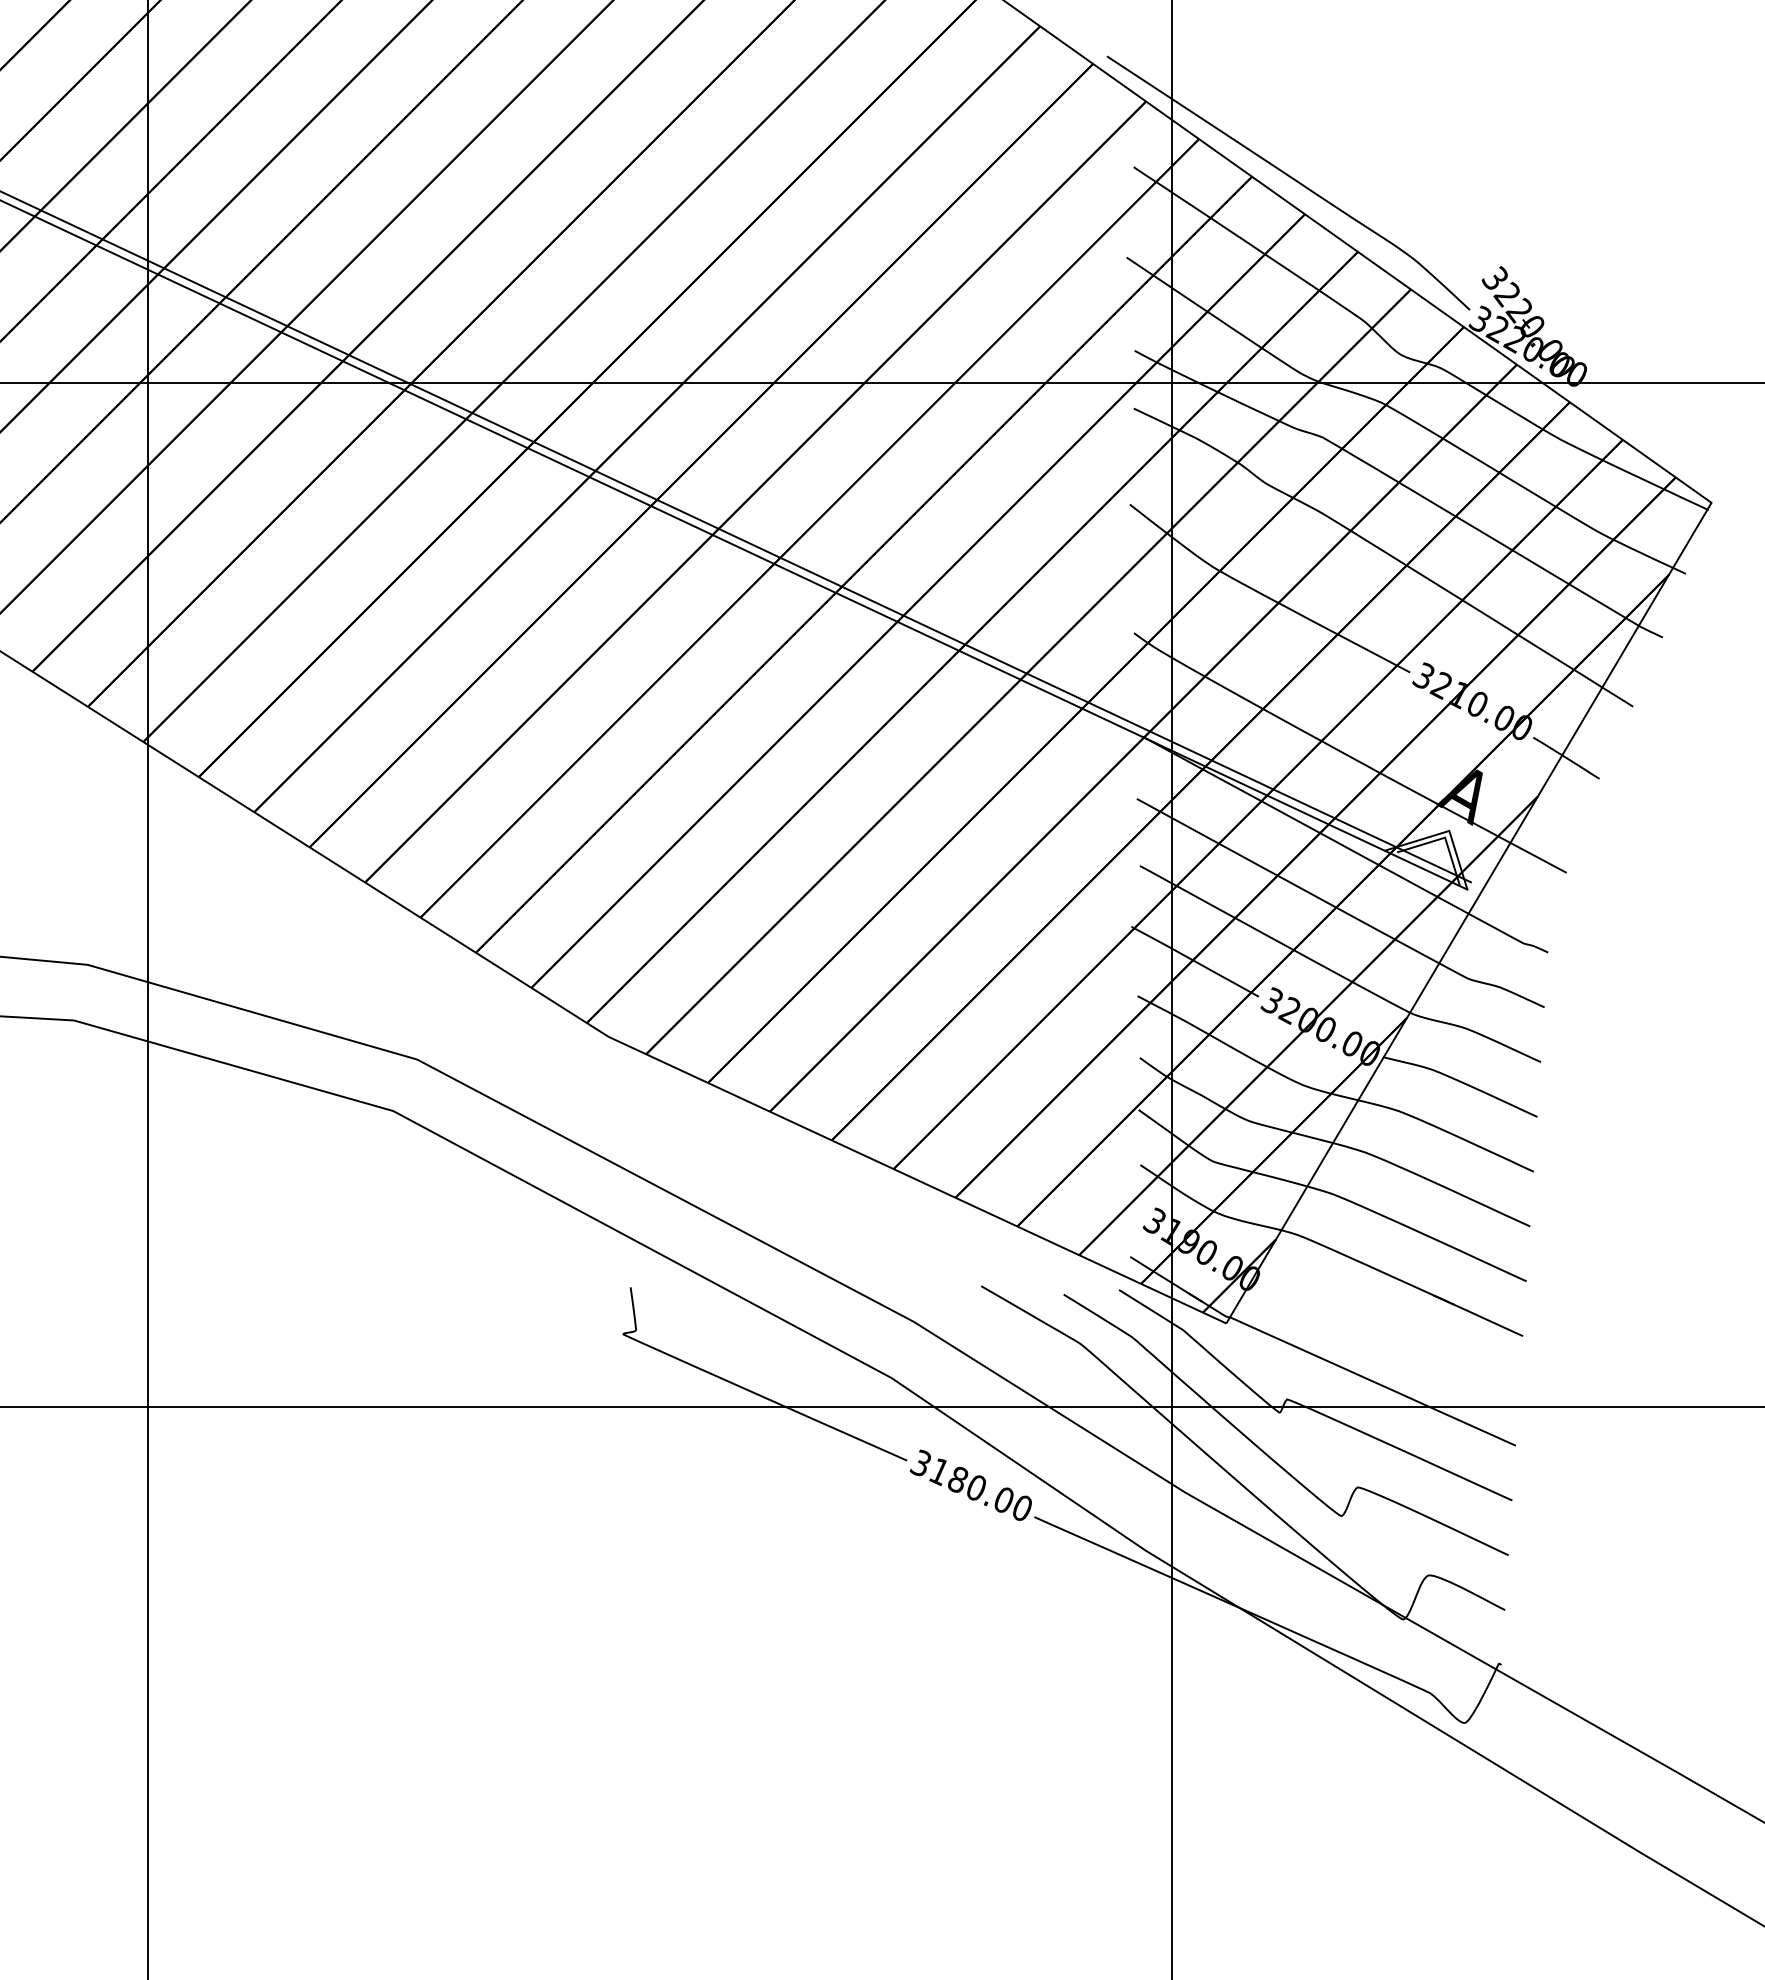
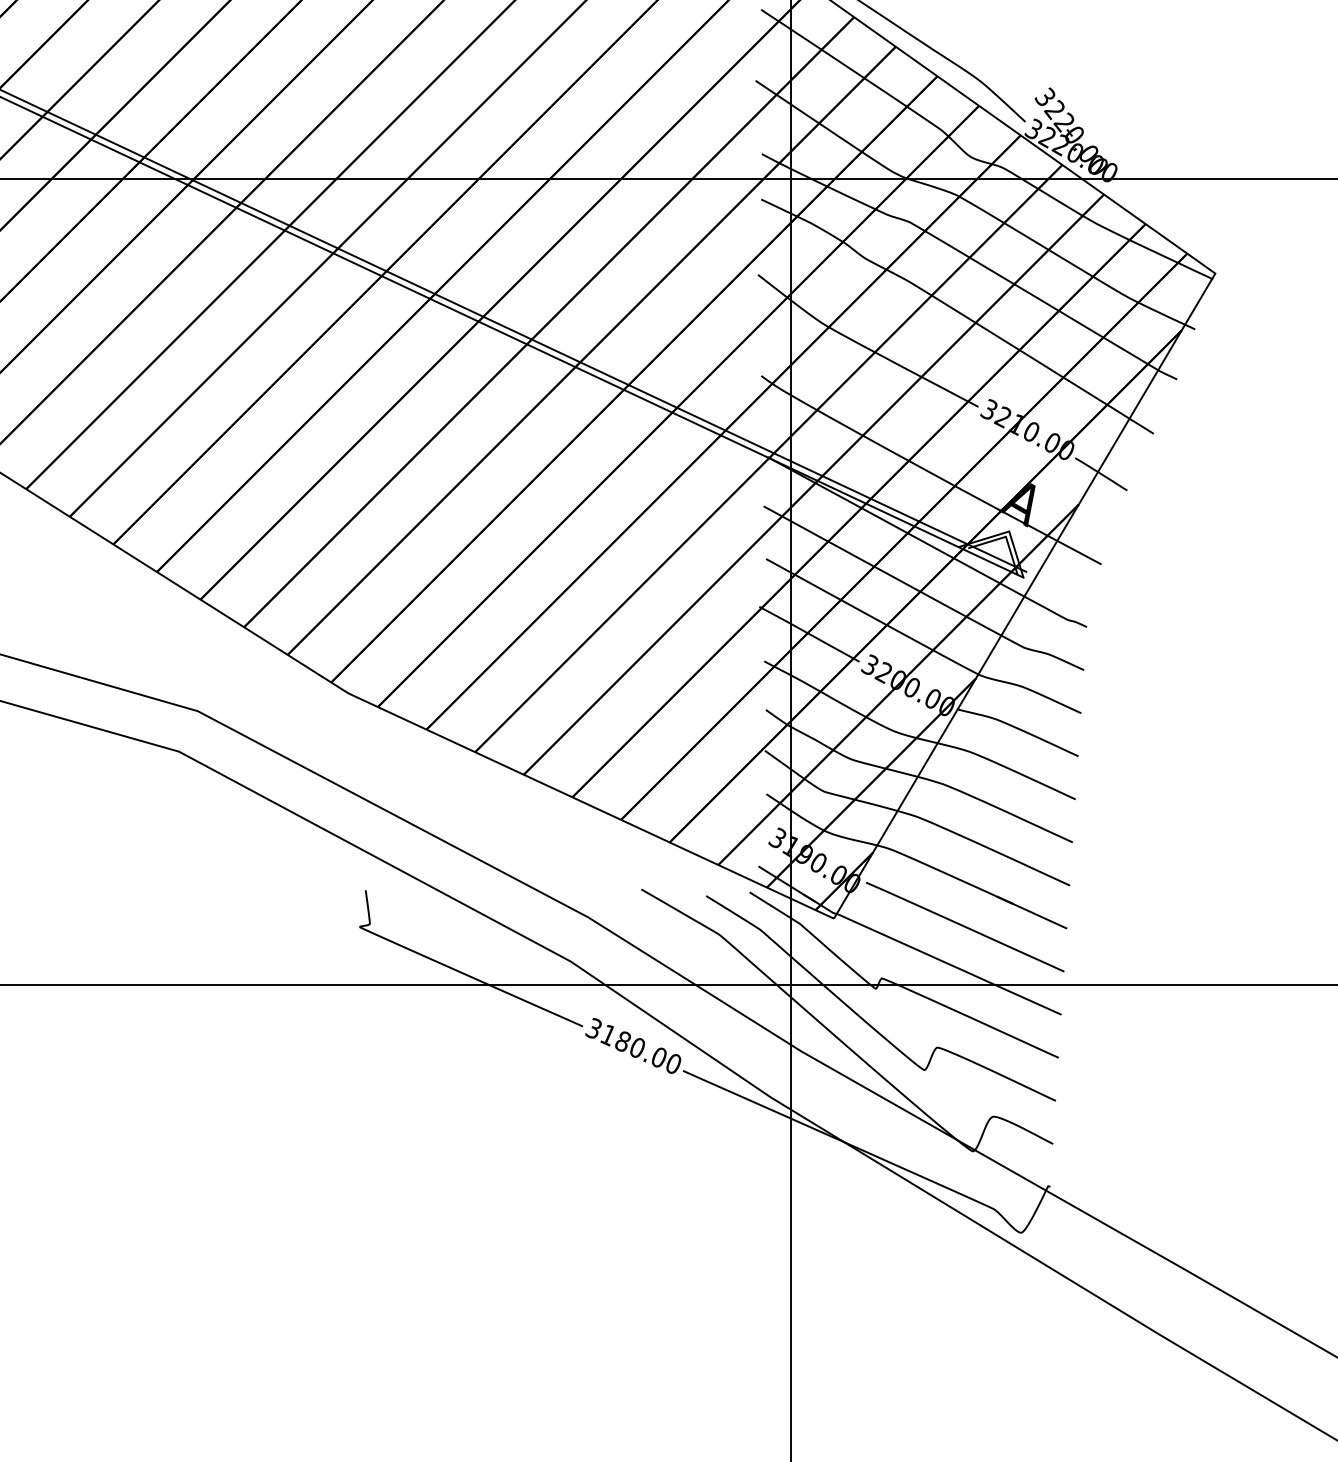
line: (1393, 1334) -> (965, 927), added

